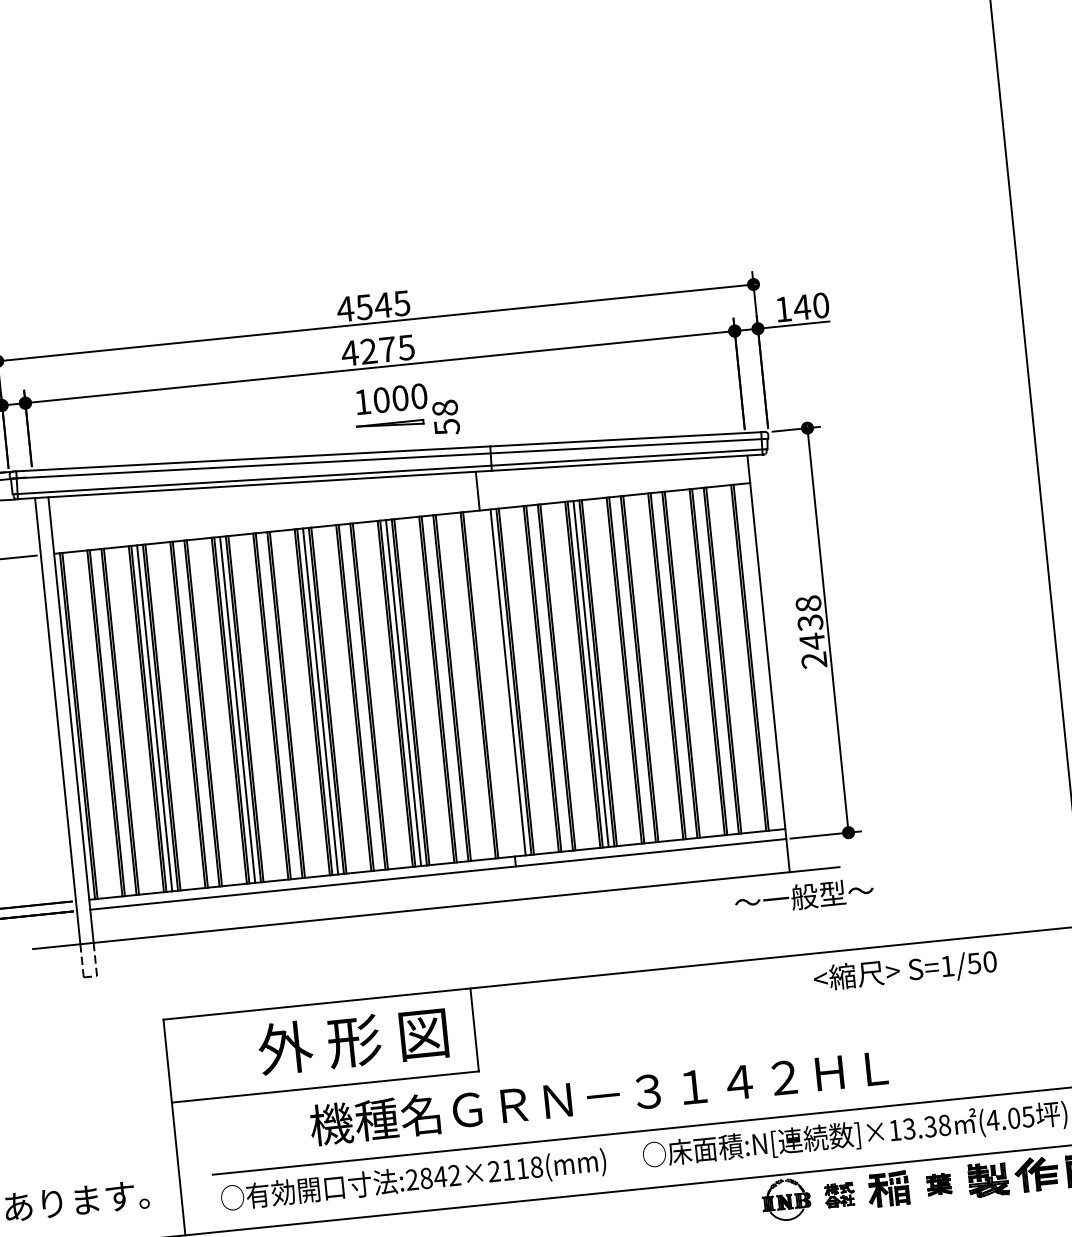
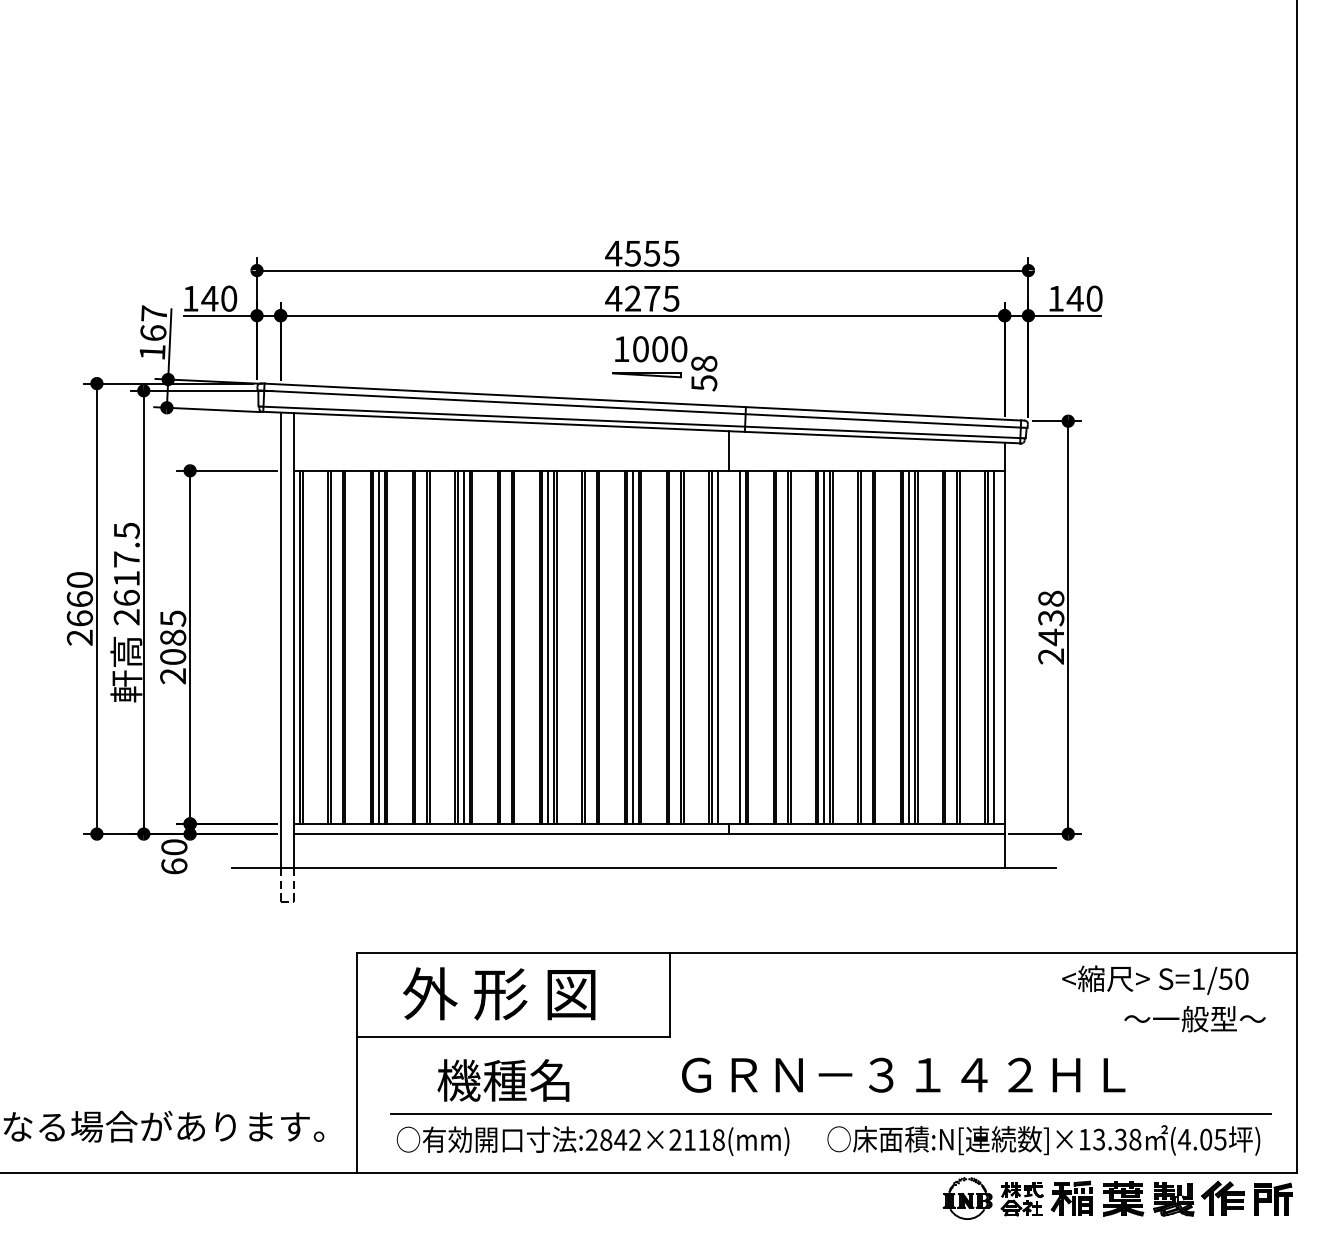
text: (382, 305) -> (651, 253), 4545 -> 4555
line: (756, 656) -> (993, 646), added
line: (674, 664) -> (909, 646), added
line: (486, 683) -> (717, 646), added
text: (803, 897) -> (1194, 1019), moved
text: (905, 970) -> (1155, 979), moved
text: (353, 1040) -> (499, 993), moved
text: (669, 1088) -> (903, 1074), moved
text: (375, 1119) -> (503, 1080), moved
part: (938, 1184) -> (1123, 1198), size x1.67
part: (839, 1195) -> (1021, 1199), size x1.43

